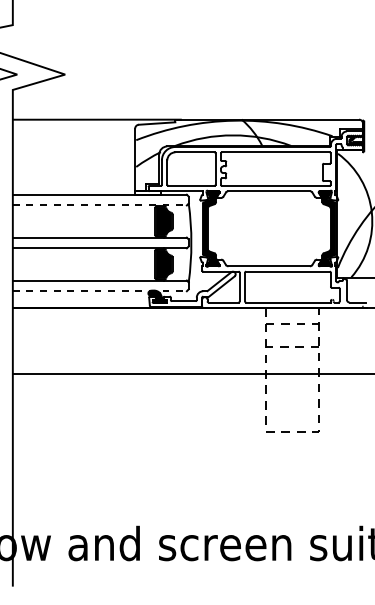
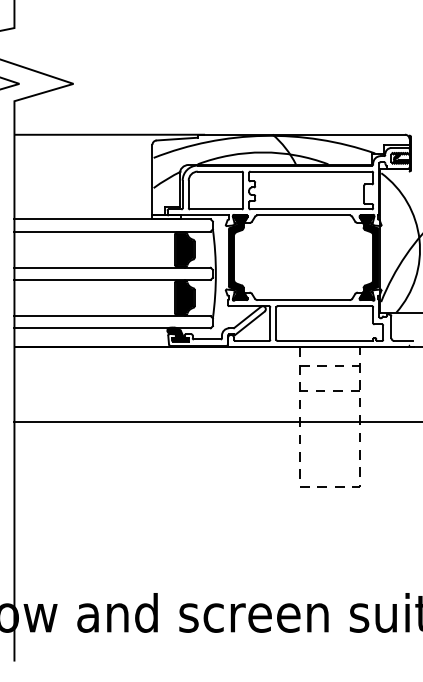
line: (100, 205) -> (113, 231), dashed -> solid
line: (100, 291) -> (113, 328), dashed -> solid

